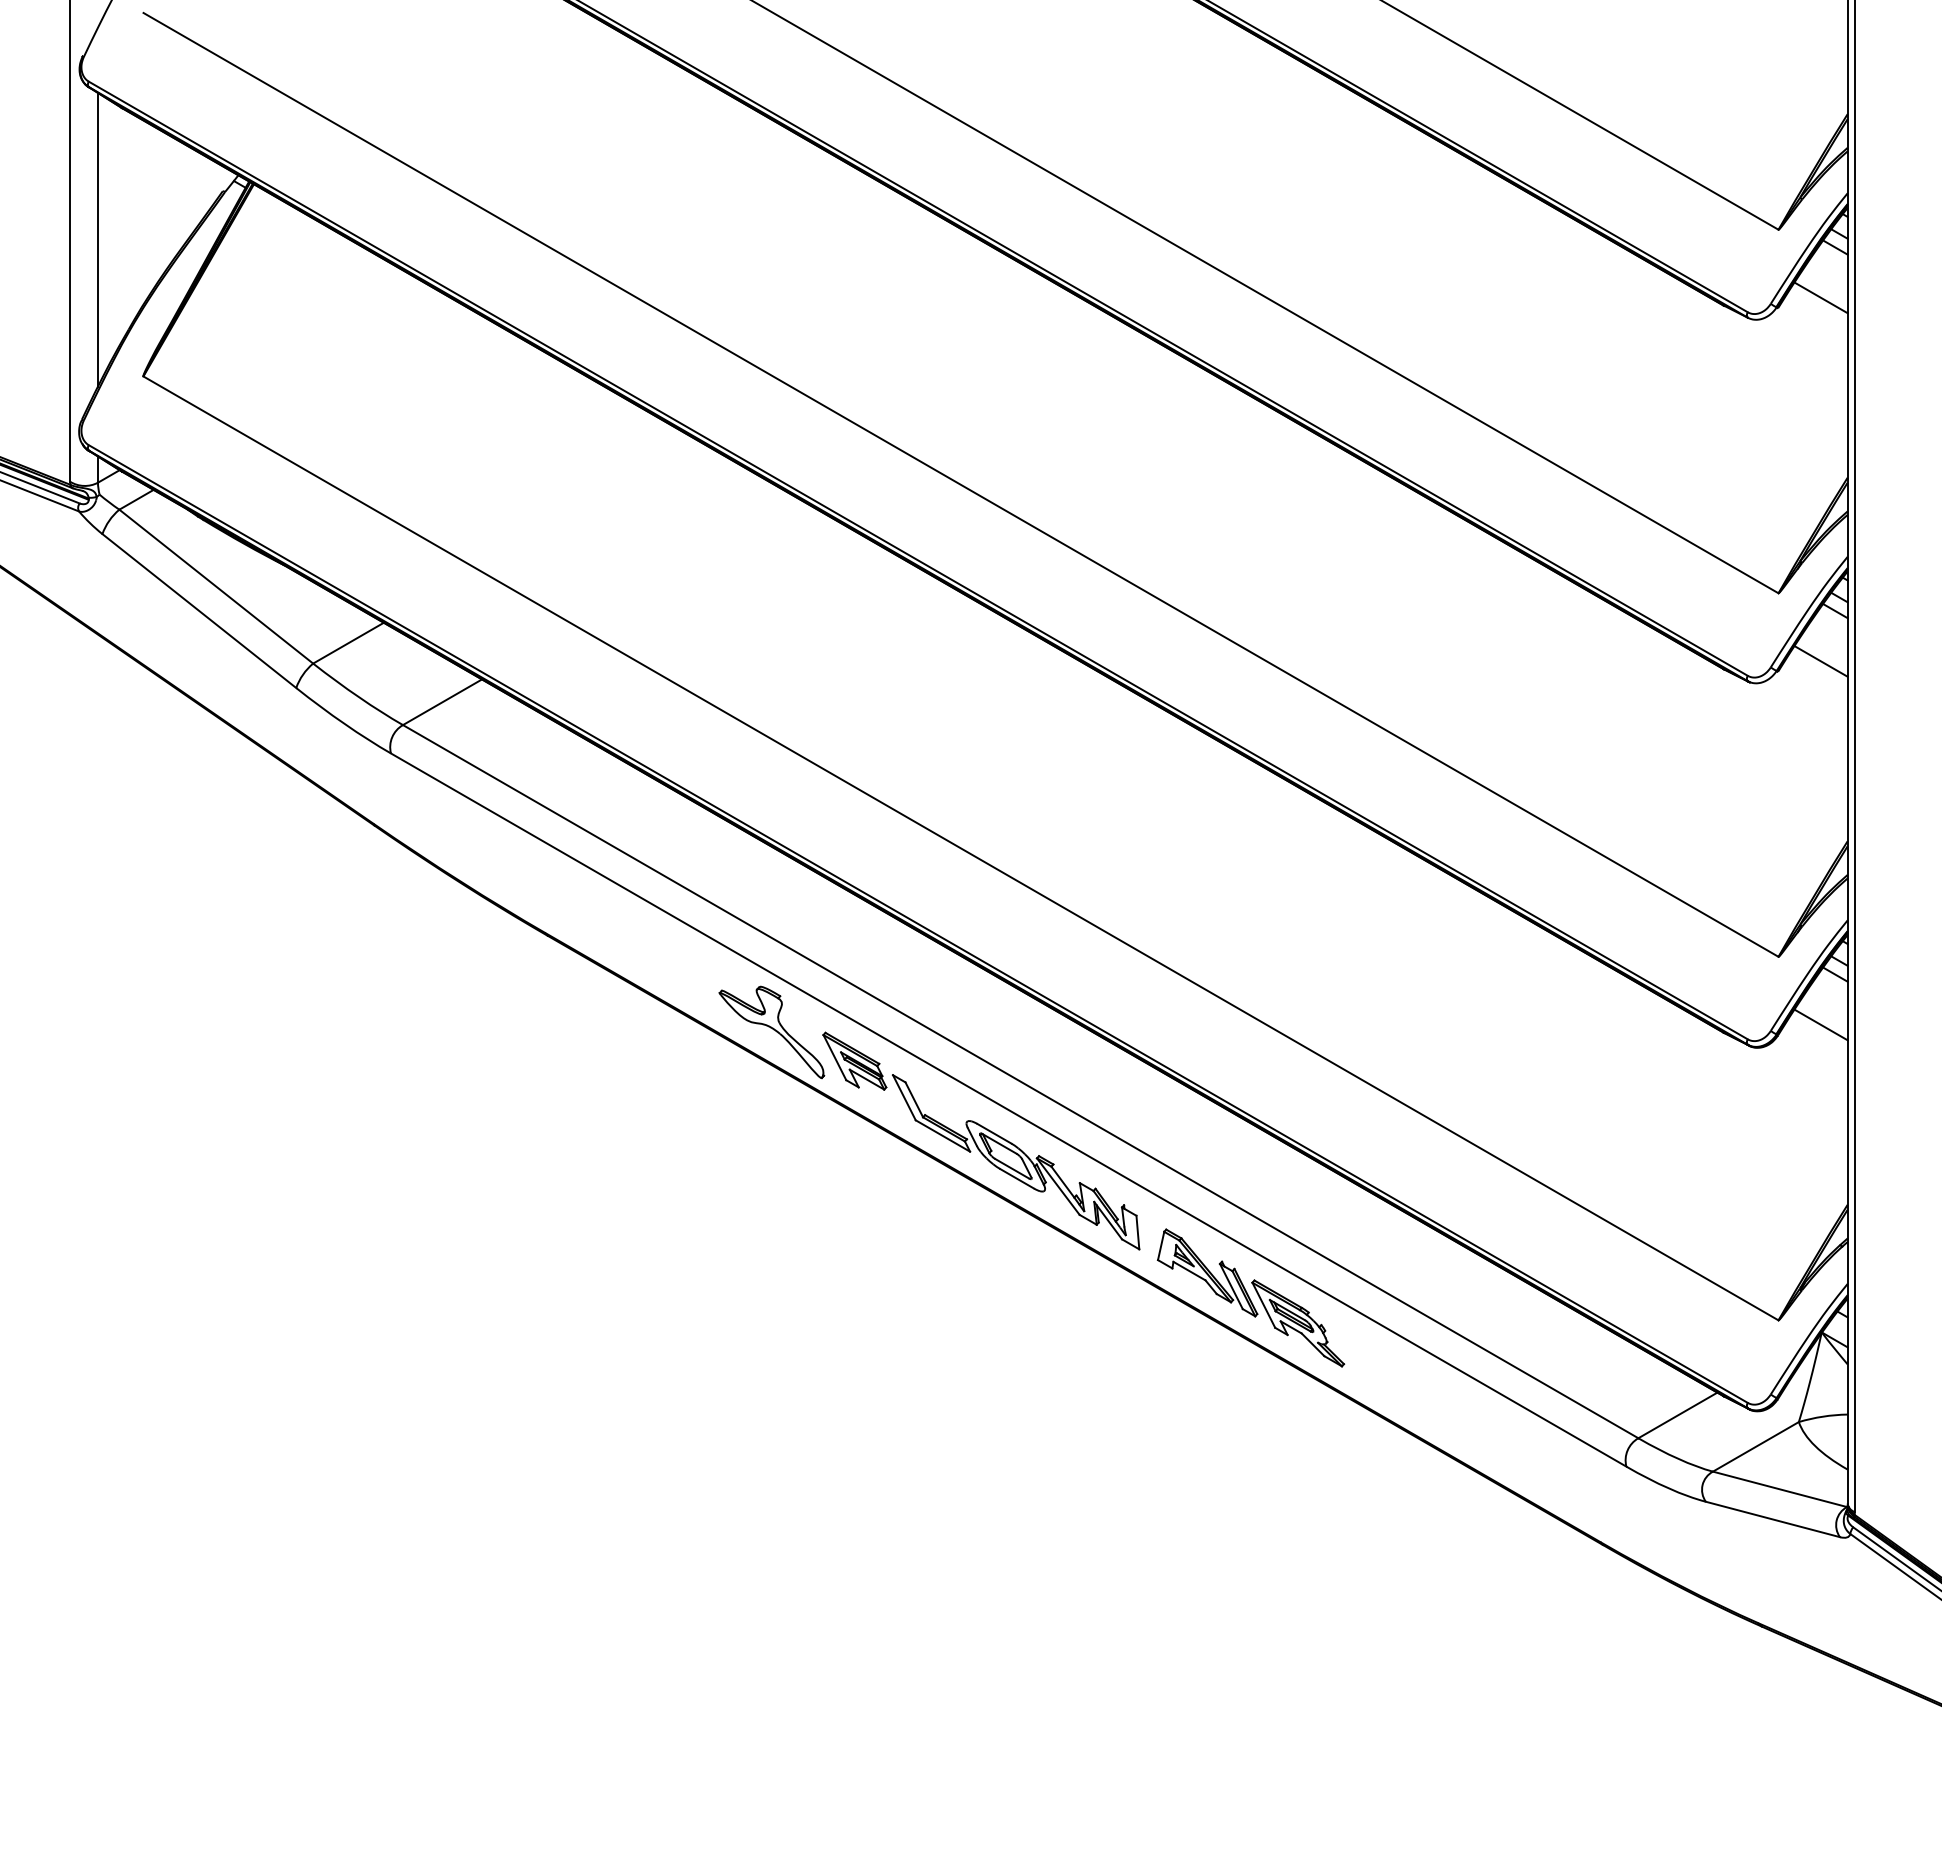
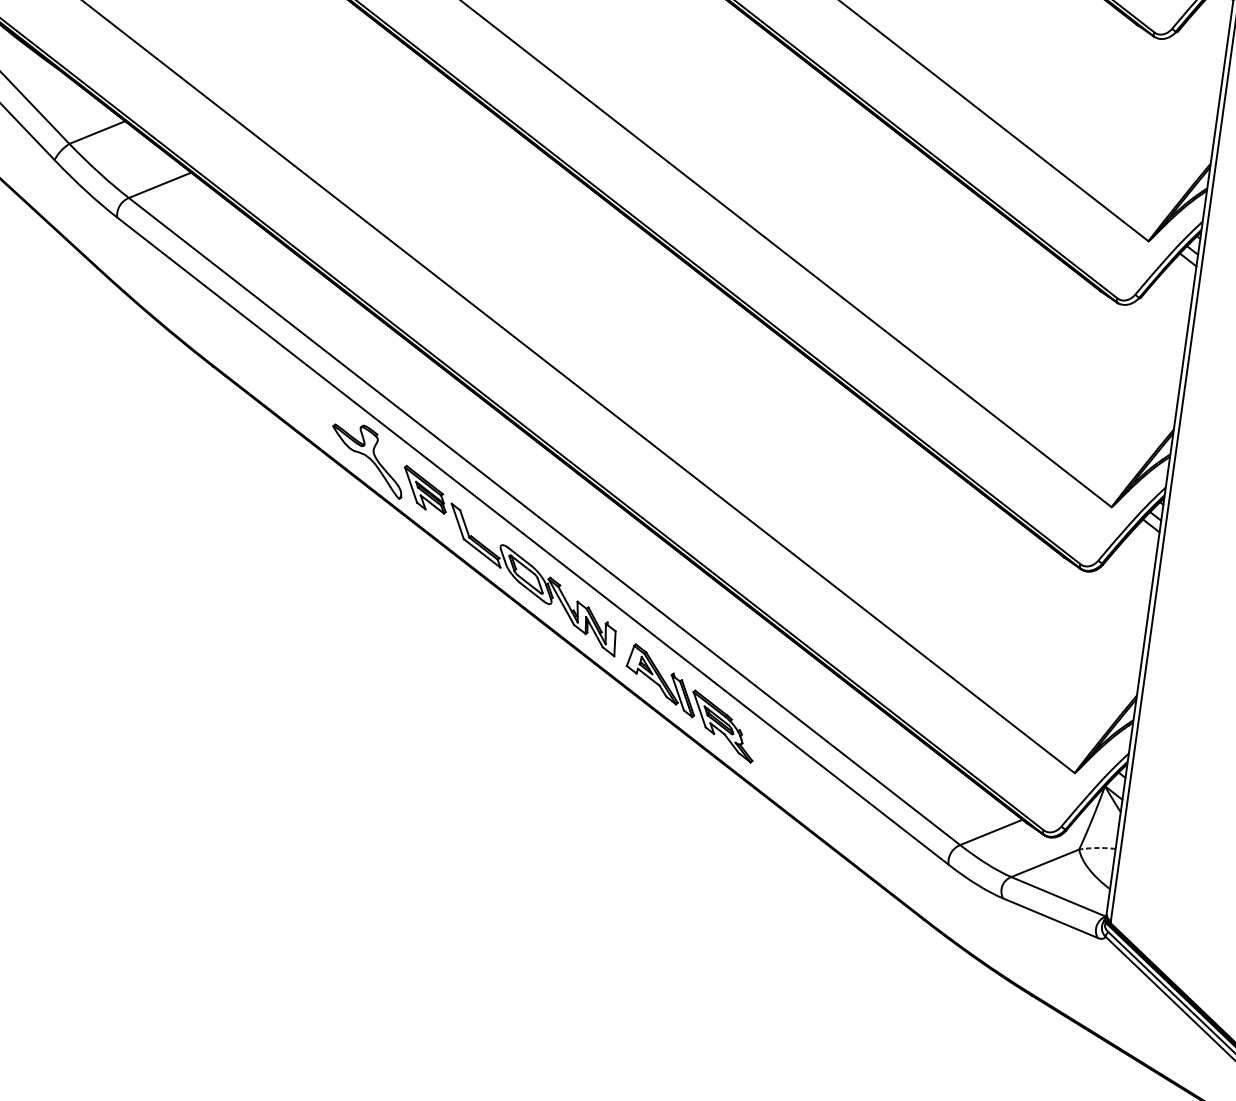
line: (1820, 297) -> (1209, 29), removed
line: (1820, 661) -> (1172, 295), removed
line: (1820, 1024) -> (1135, 560), removed
arc: (1822, 1416) -> (1097, 847), solid -> dashed

